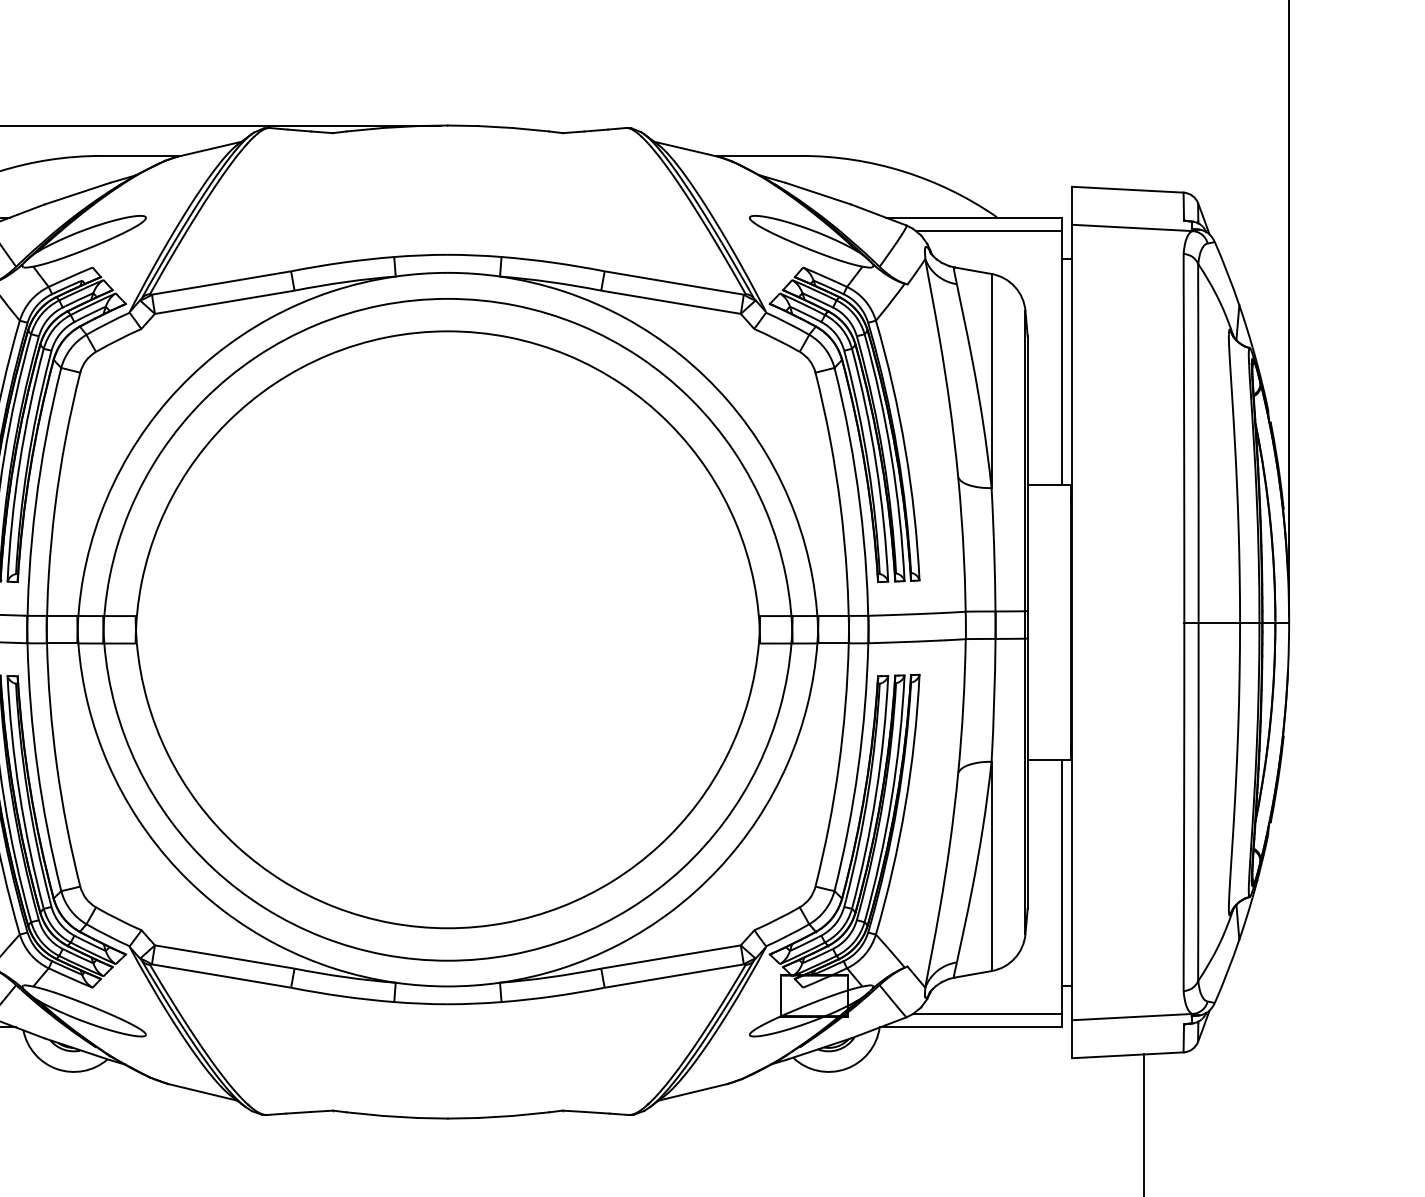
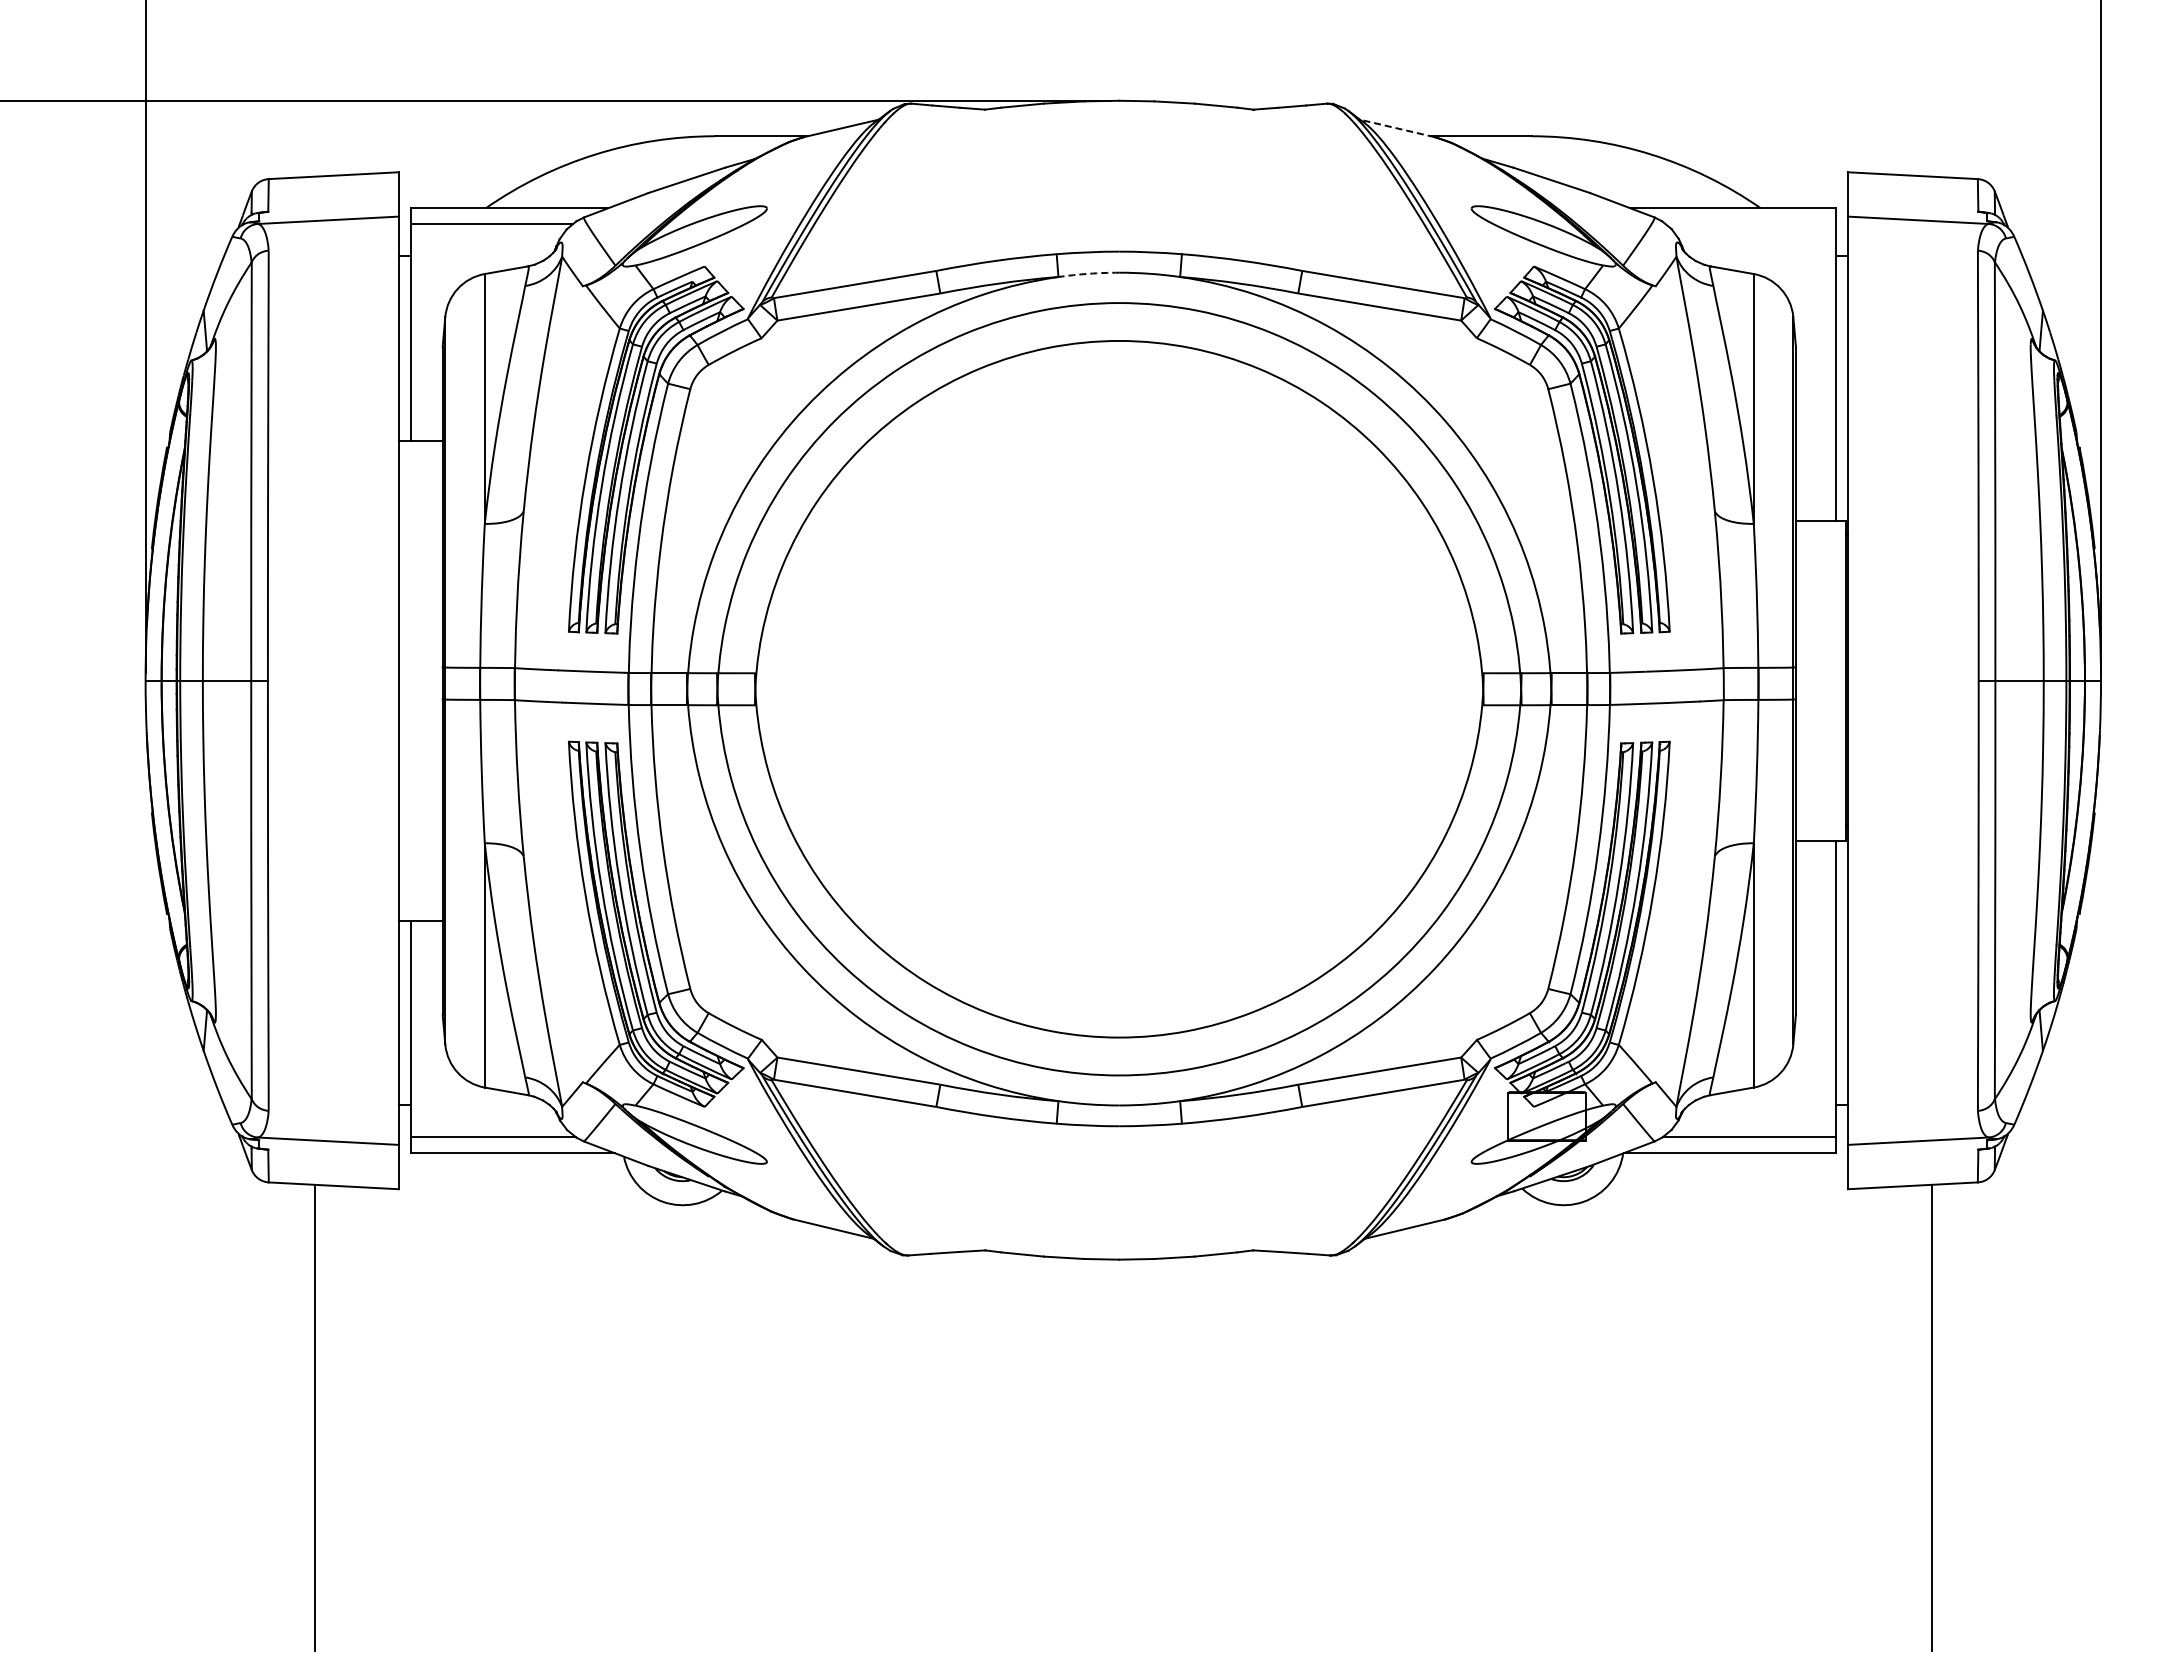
line: (685, 149) -> (1396, 128), solid -> dashed
line: (988, 231) -> (1750, 224), removed
arc: (421, 273) -> (1088, 273), solid -> dashed

